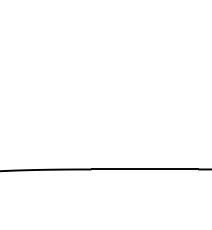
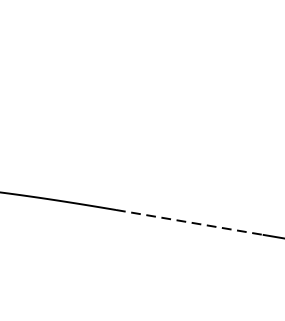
line: (145, 169) -> (190, 222), solid -> dashed

